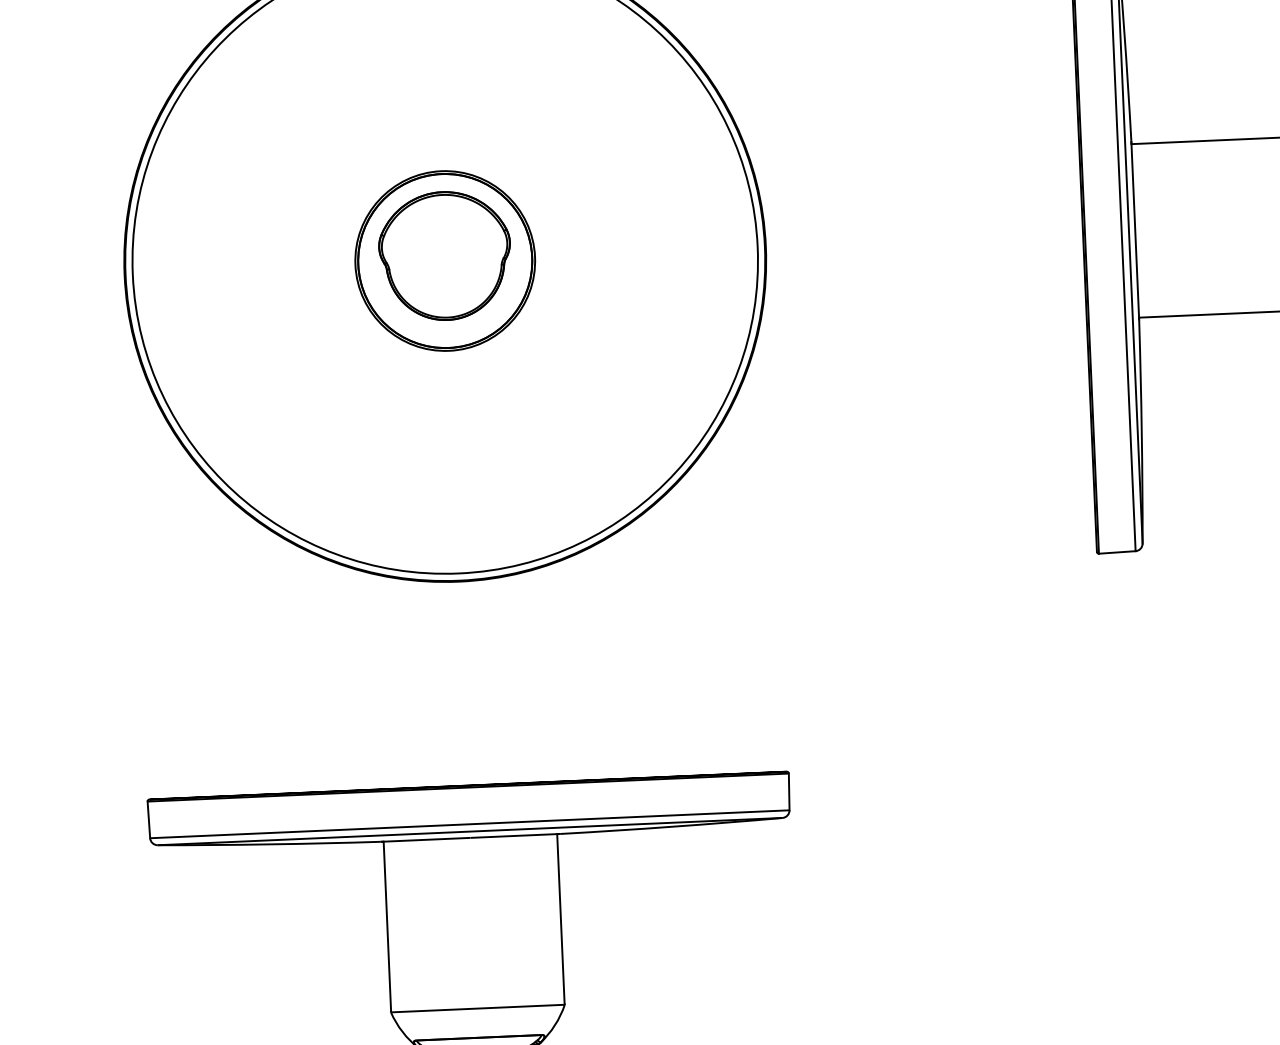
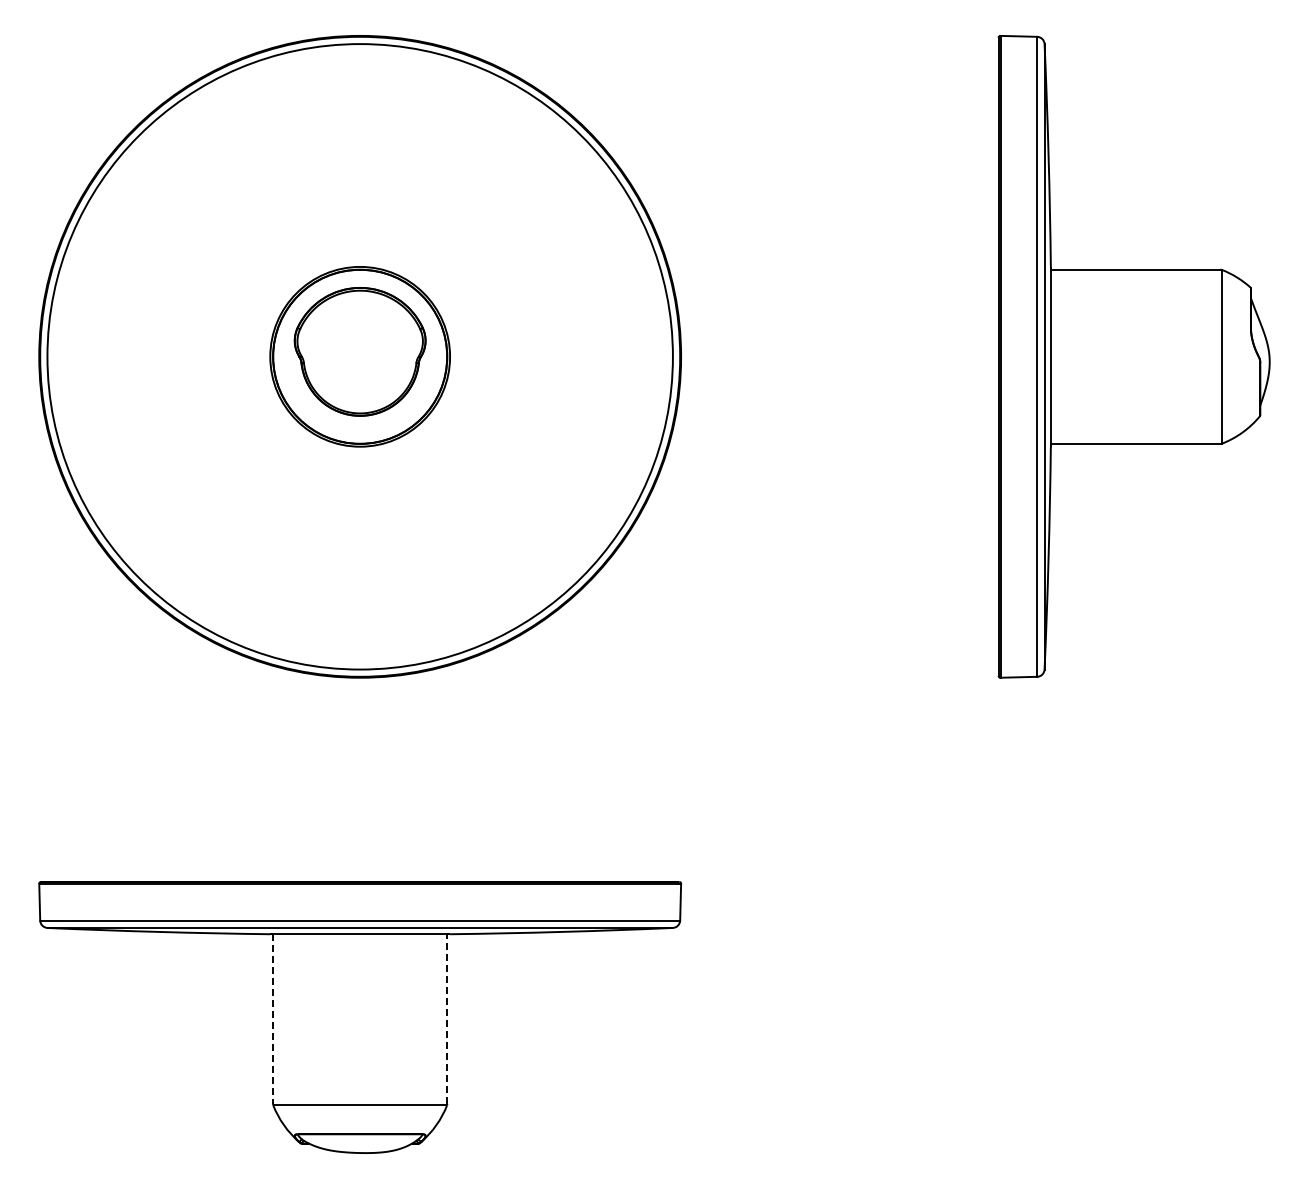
line: (561, 919) -> (447, 1019), solid -> dashed
line: (387, 926) -> (273, 1019), solid -> dashed

